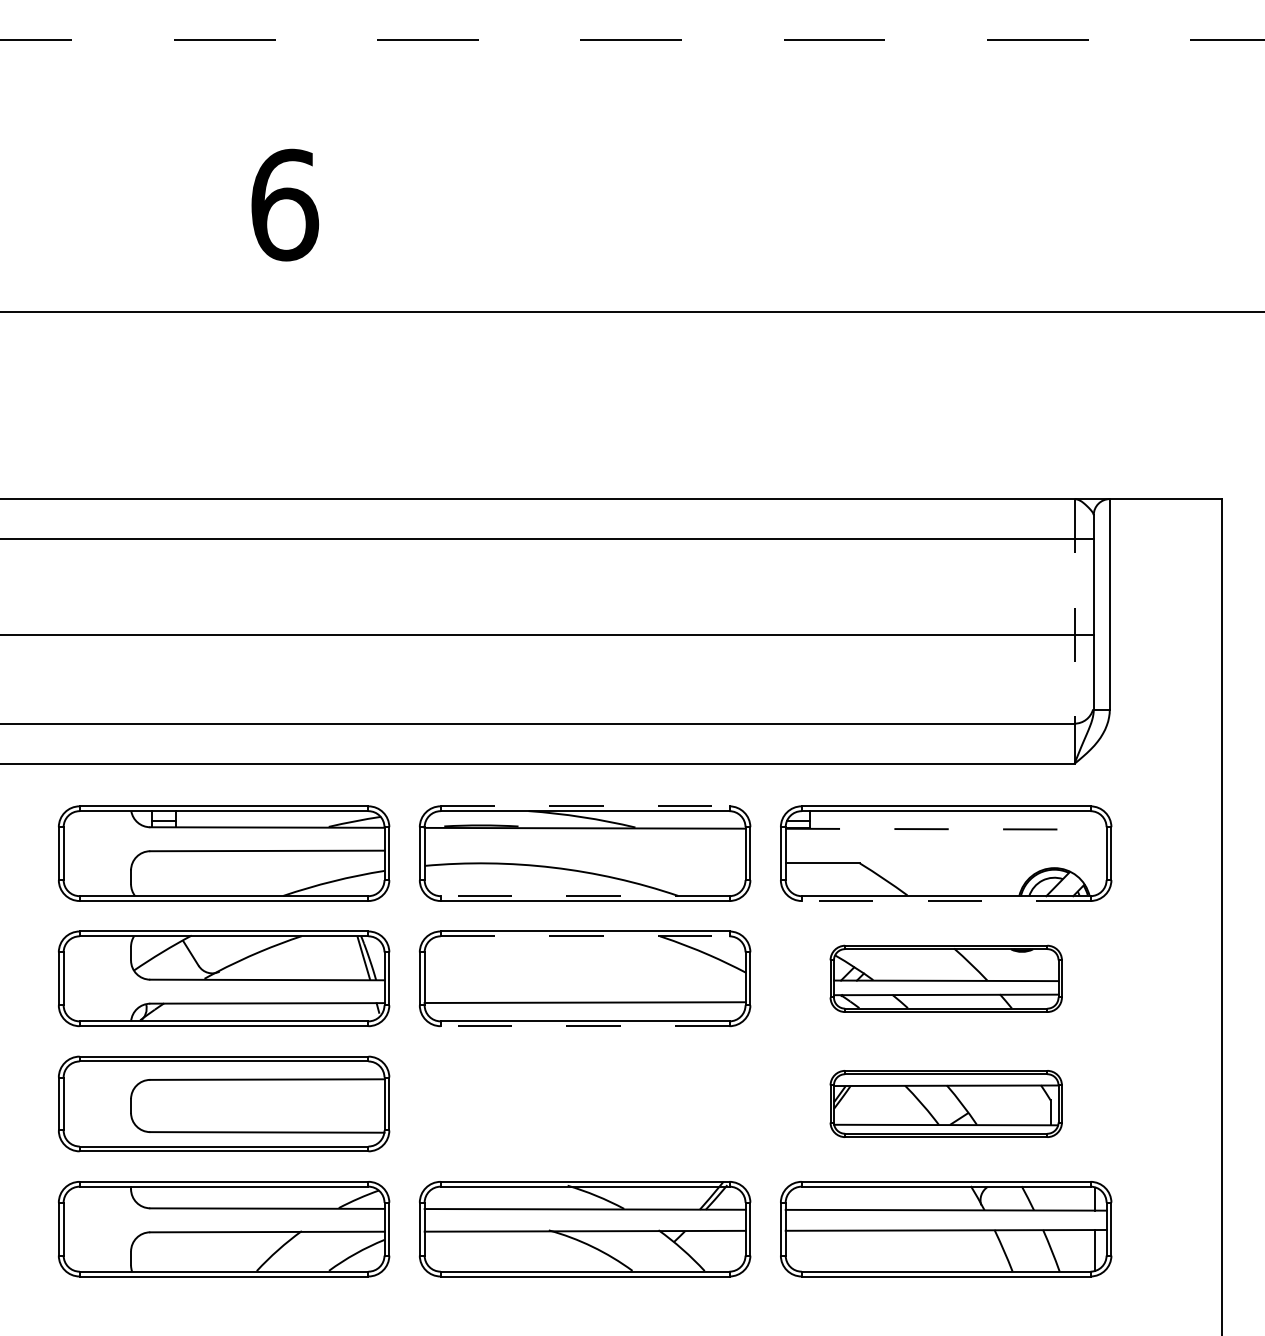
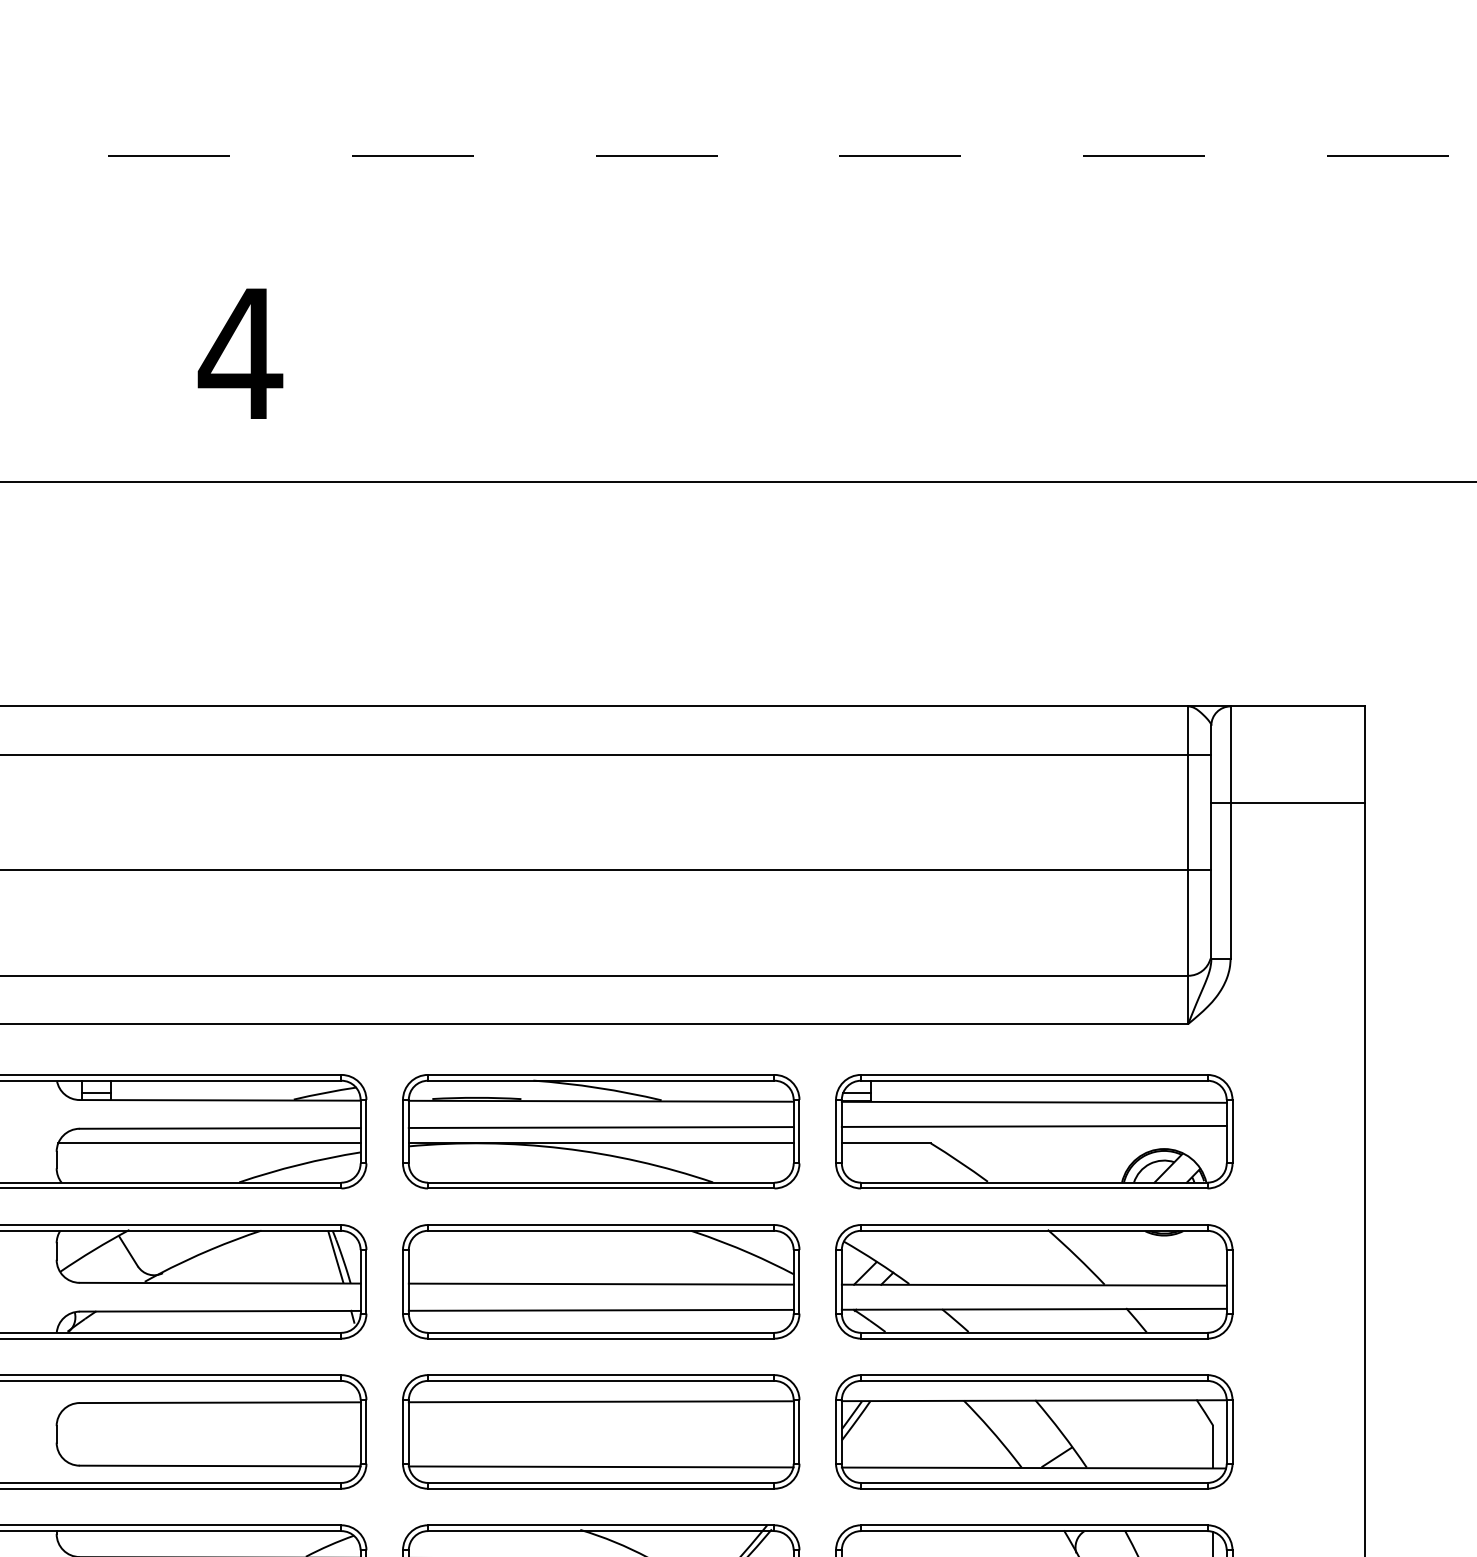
text: (283, 204) -> (239, 353), 6 -> 4
line: (1157, 579) -> (1287, 802), added
line: (1074, 631) -> (1188, 865), dashed -> solid
line: (585, 806) -> (601, 1075), dashed -> solid
line: (946, 829) -> (1034, 1102), dashed -> solid
line: (945, 848) -> (1033, 1125), added
line: (584, 849) -> (600, 1126), added
line: (258, 863) -> (209, 1143), added
line: (584, 863) -> (600, 1143), added
line: (584, 896) -> (600, 1183), dashed -> solid
line: (945, 901) -> (1033, 1189), dashed -> solid
line: (585, 936) -> (601, 1231), dashed -> solid
part: (946, 978) -> (1034, 1281), size x1.43
line: (584, 980) -> (600, 1283), added
line: (584, 1026) -> (600, 1338), dashed -> solid
part: (585, 1103) -> (601, 1431), added
part: (946, 1103) -> (1034, 1431), size x1.43

